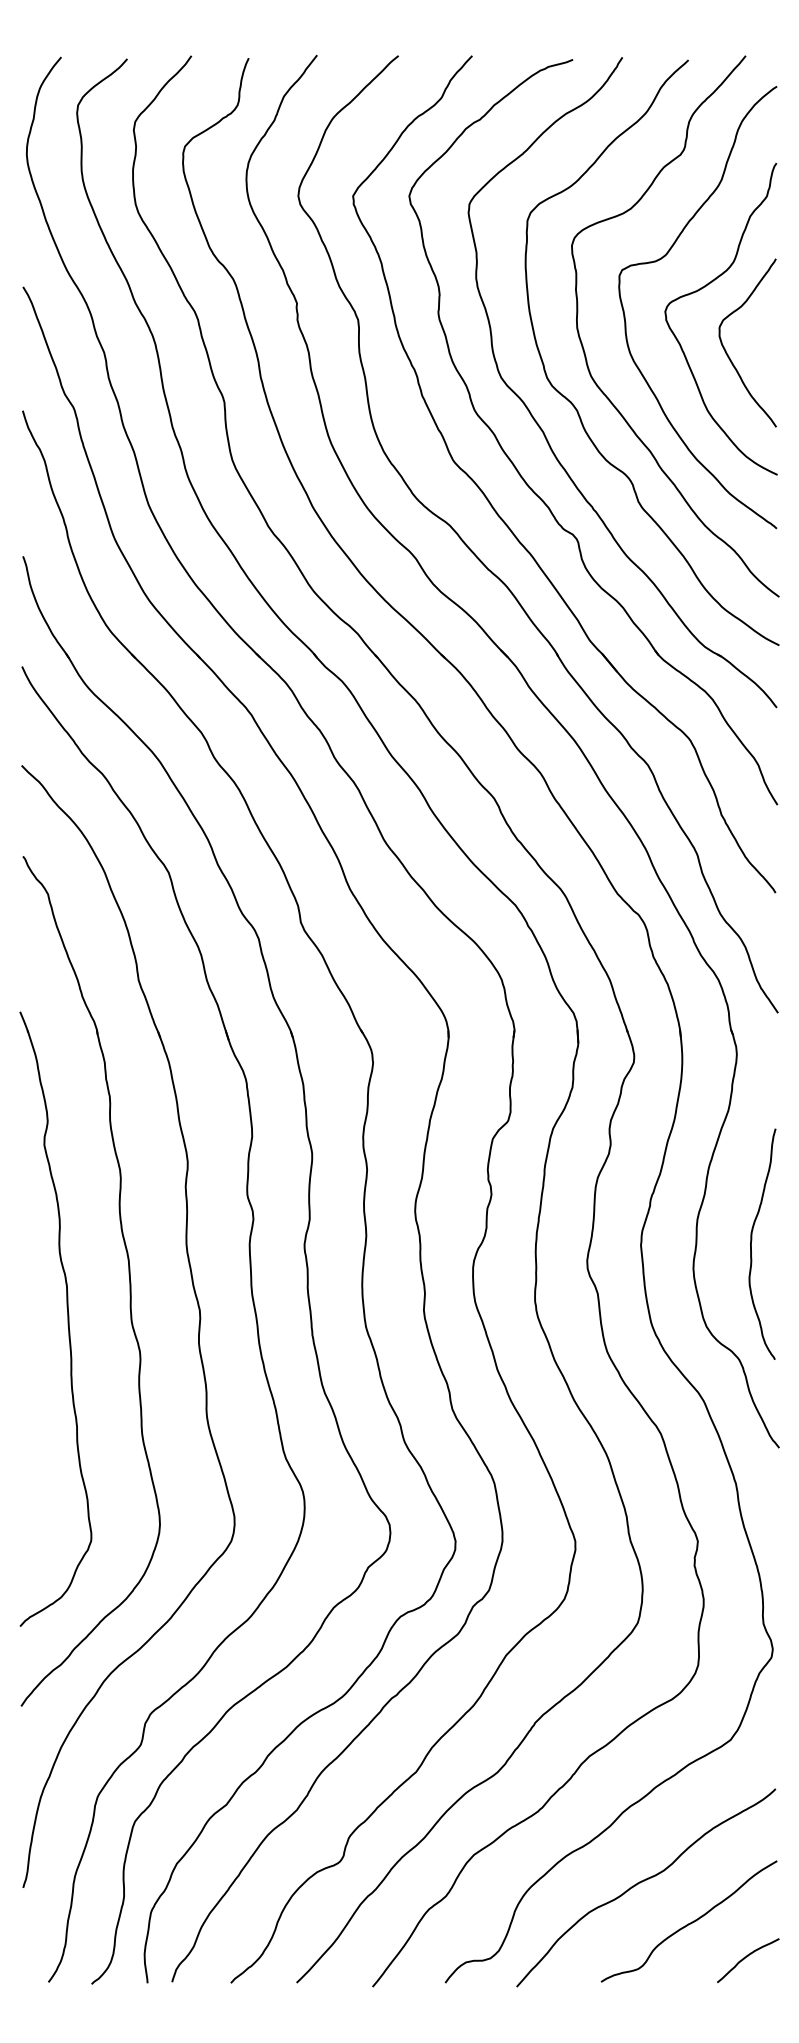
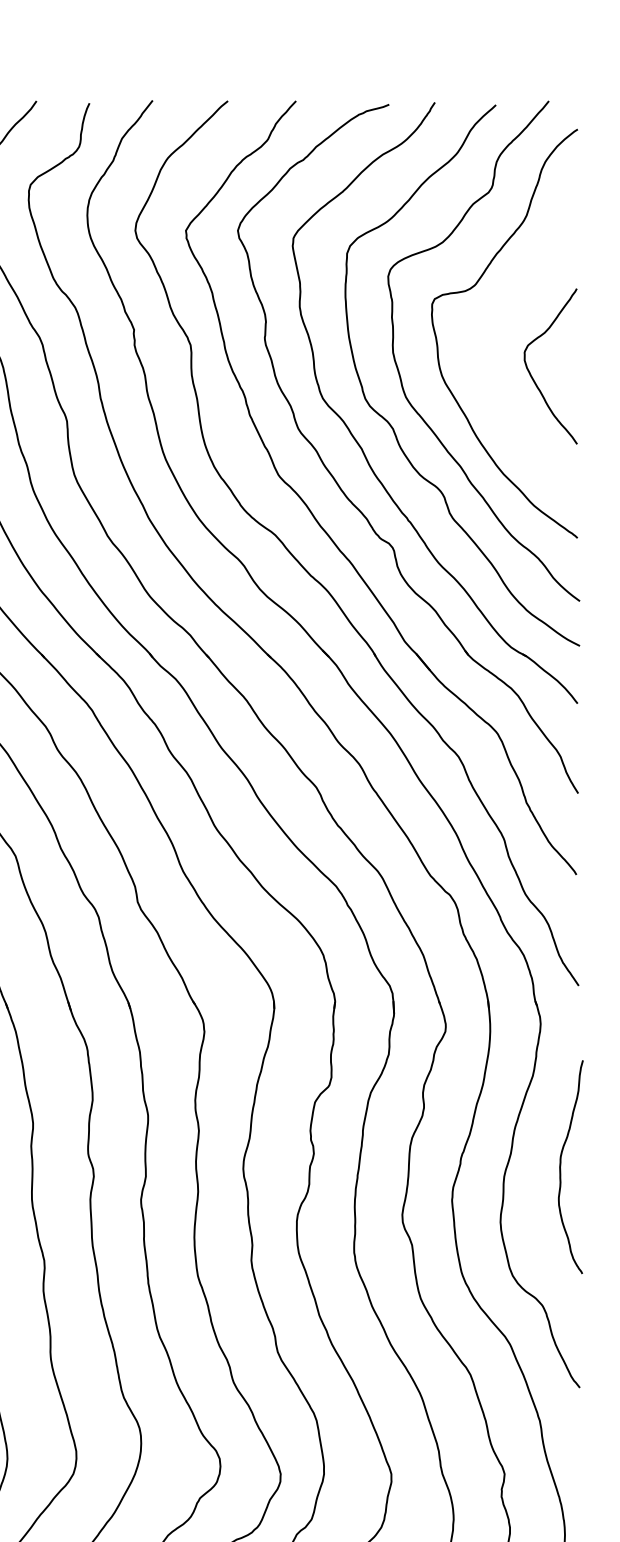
curve: (700, 290) -> (507, 317), removed
curve: (752, 1240) -> (561, 1163), moved

